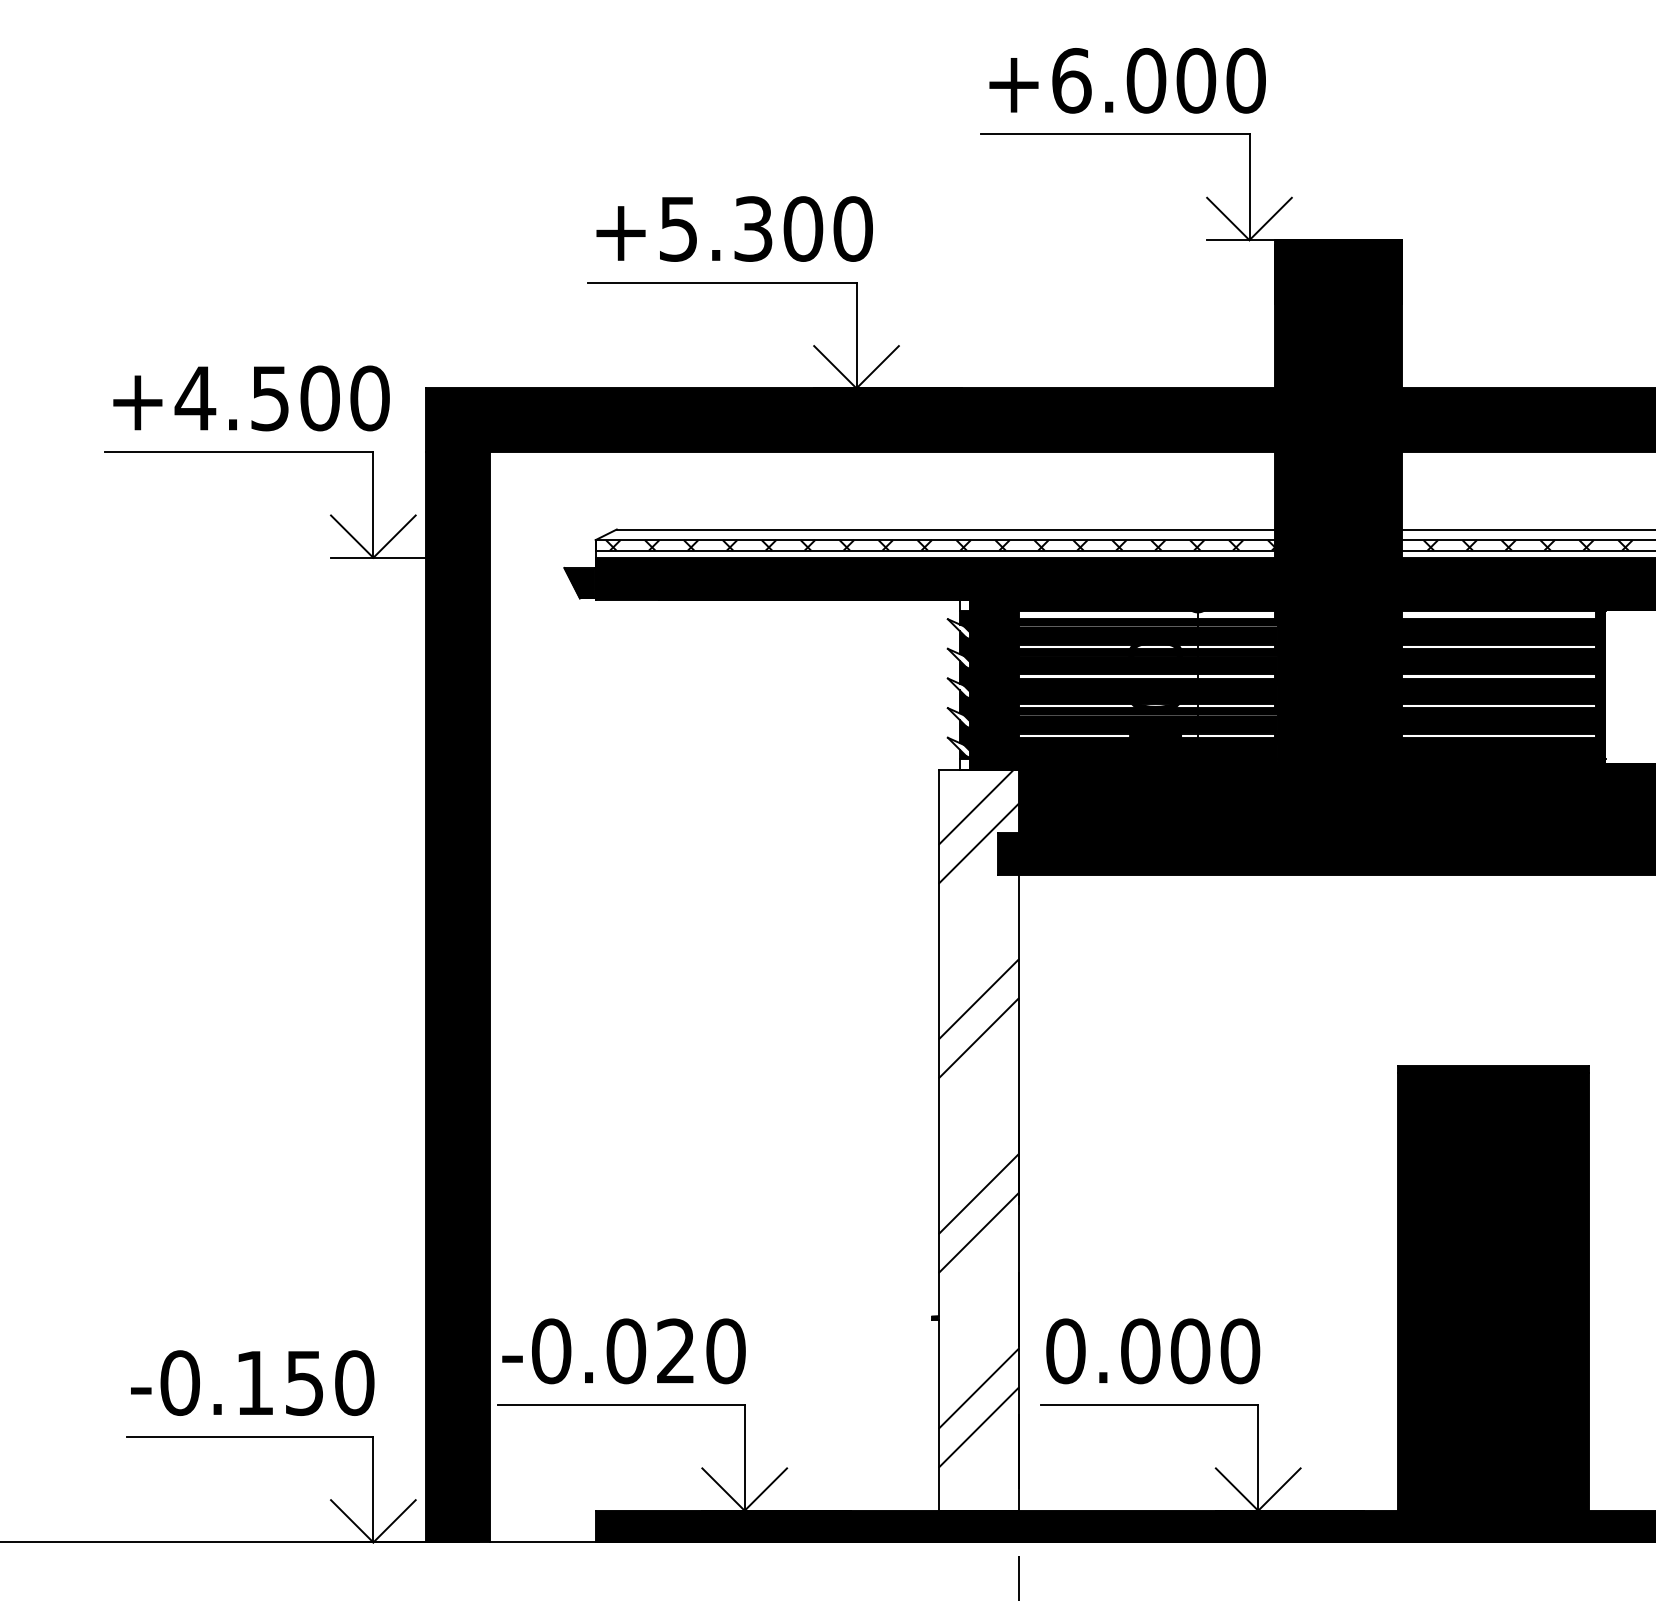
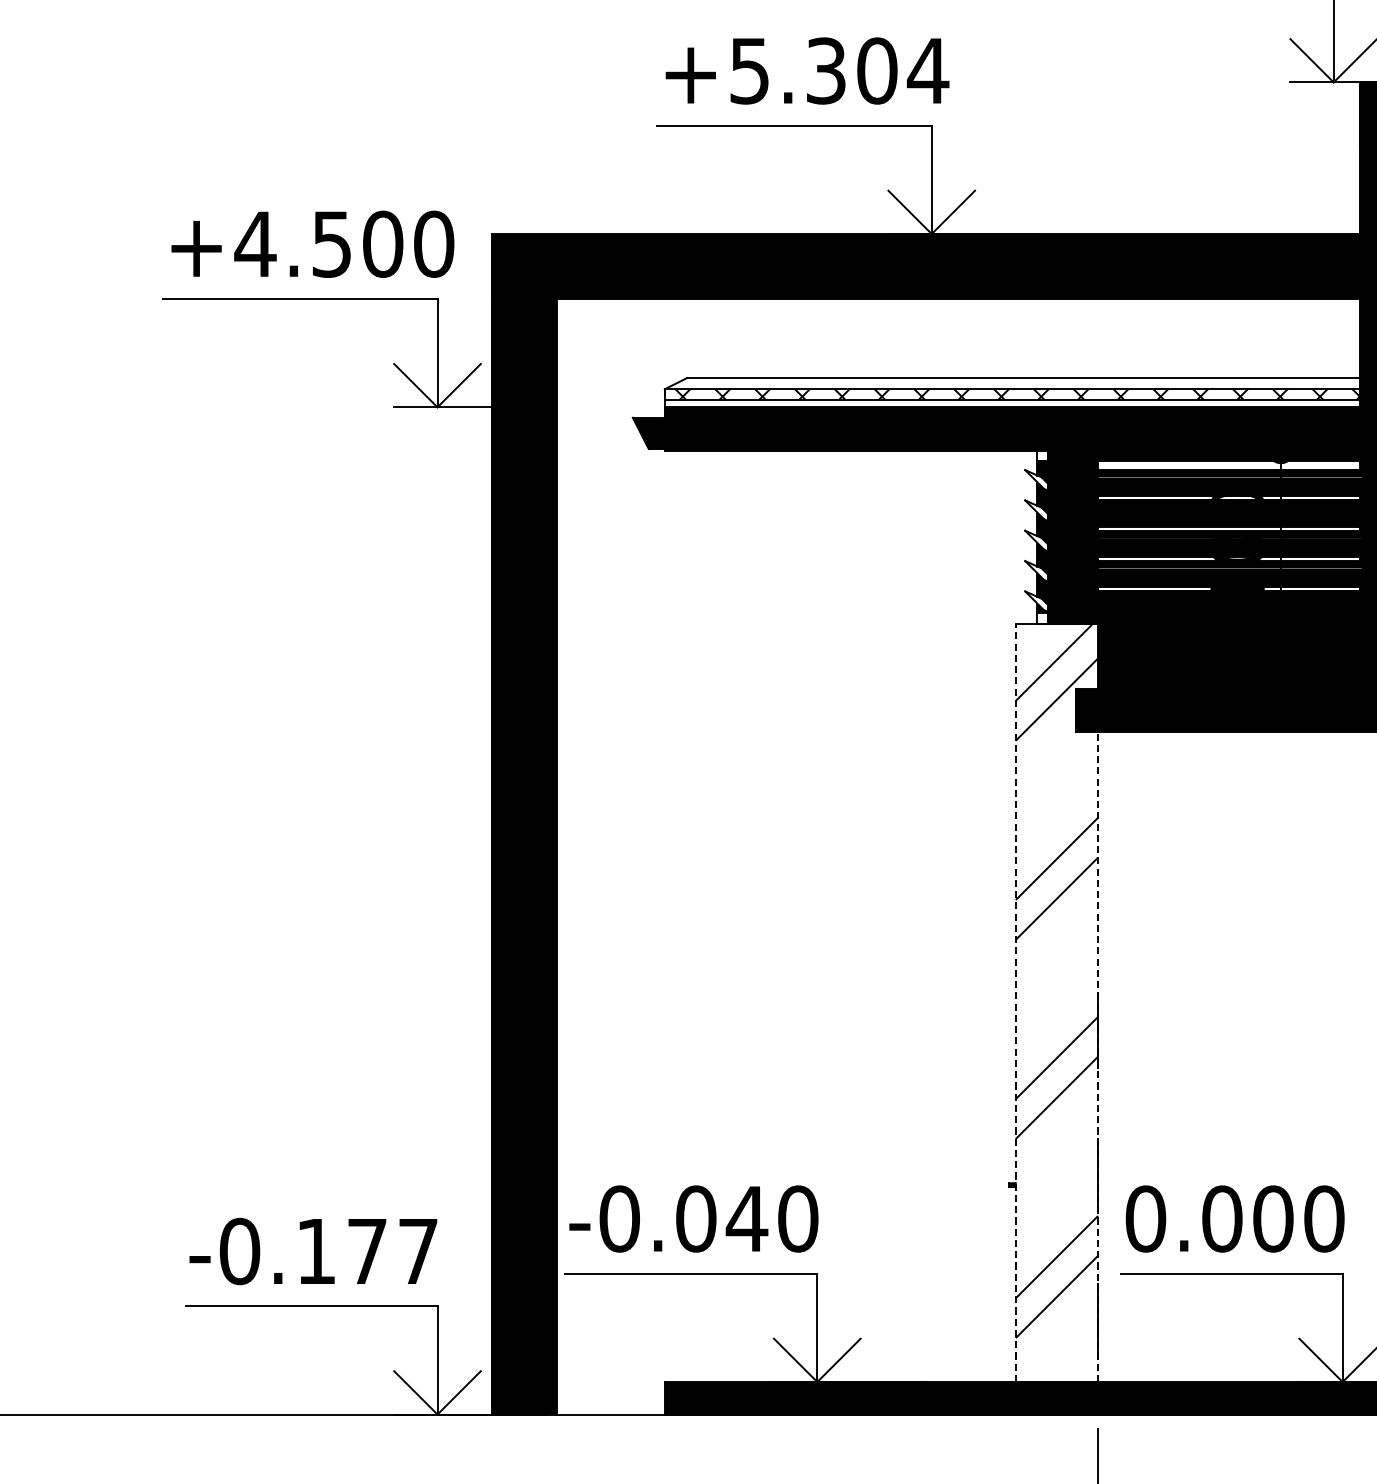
text: (852, 228) -> (927, 70), +5.300 -> +5.304
line: (938, 1140) -> (1015, 1003), solid -> dashed
line: (1019, 1190) -> (1098, 1054), solid -> dashed
text: (675, 1350) -> (746, 1218), -0.020 -> -0.040
text: (330, 1382) -> (393, 1250), -0.150 -> -0.177

